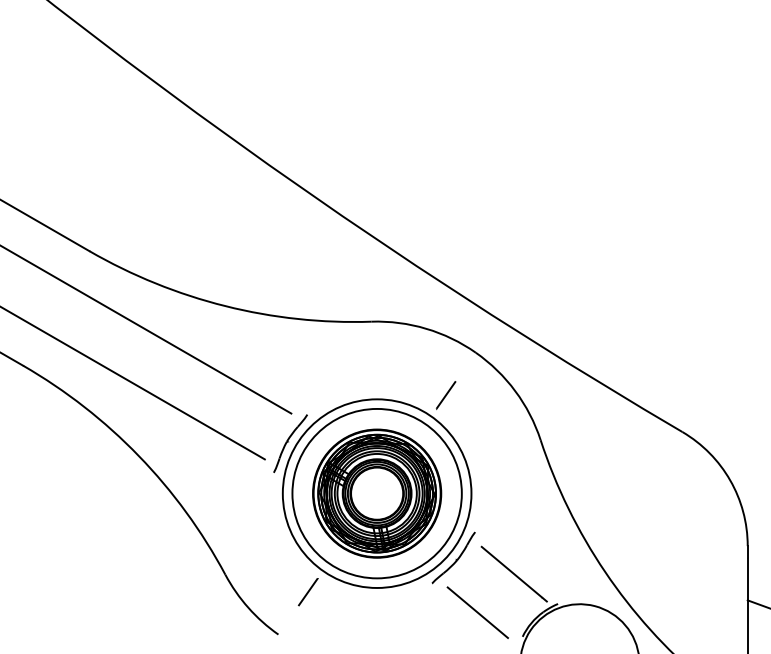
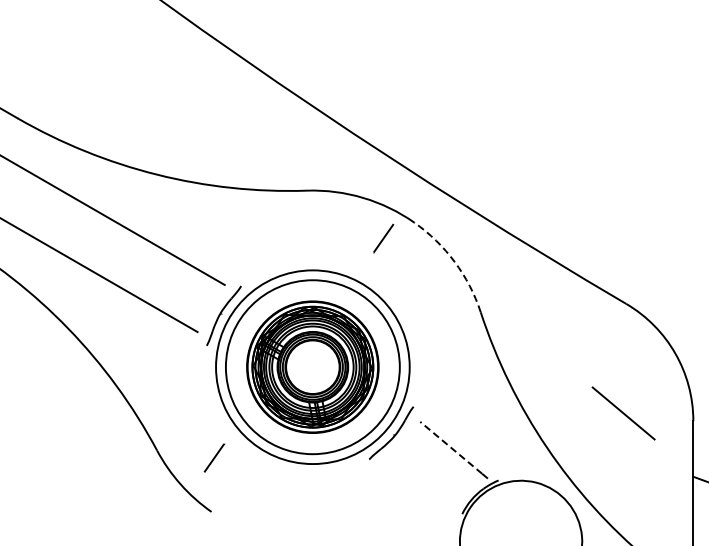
arc: (515, 391) -> (454, 262), solid -> dashed
line: (445, 395) -> (383, 238), moved
line: (511, 571) -> (450, 447), solid -> dashed
line: (308, 592) -> (214, 458), moved
line: (477, 612) -> (623, 413), moved

